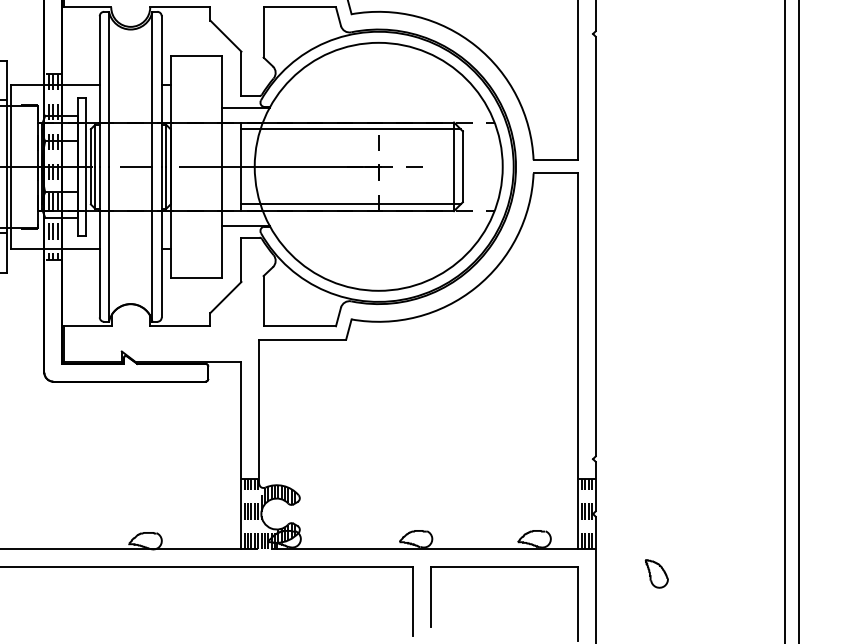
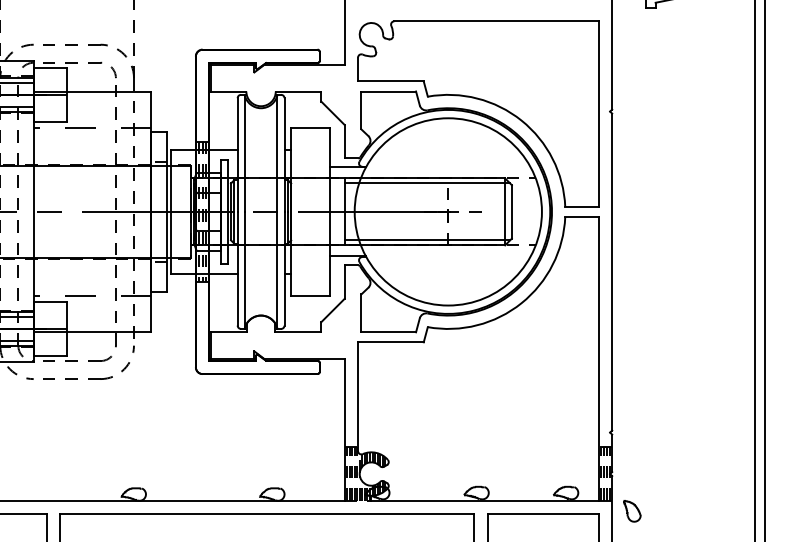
part: (657, 574) -> (632, 511), moved

